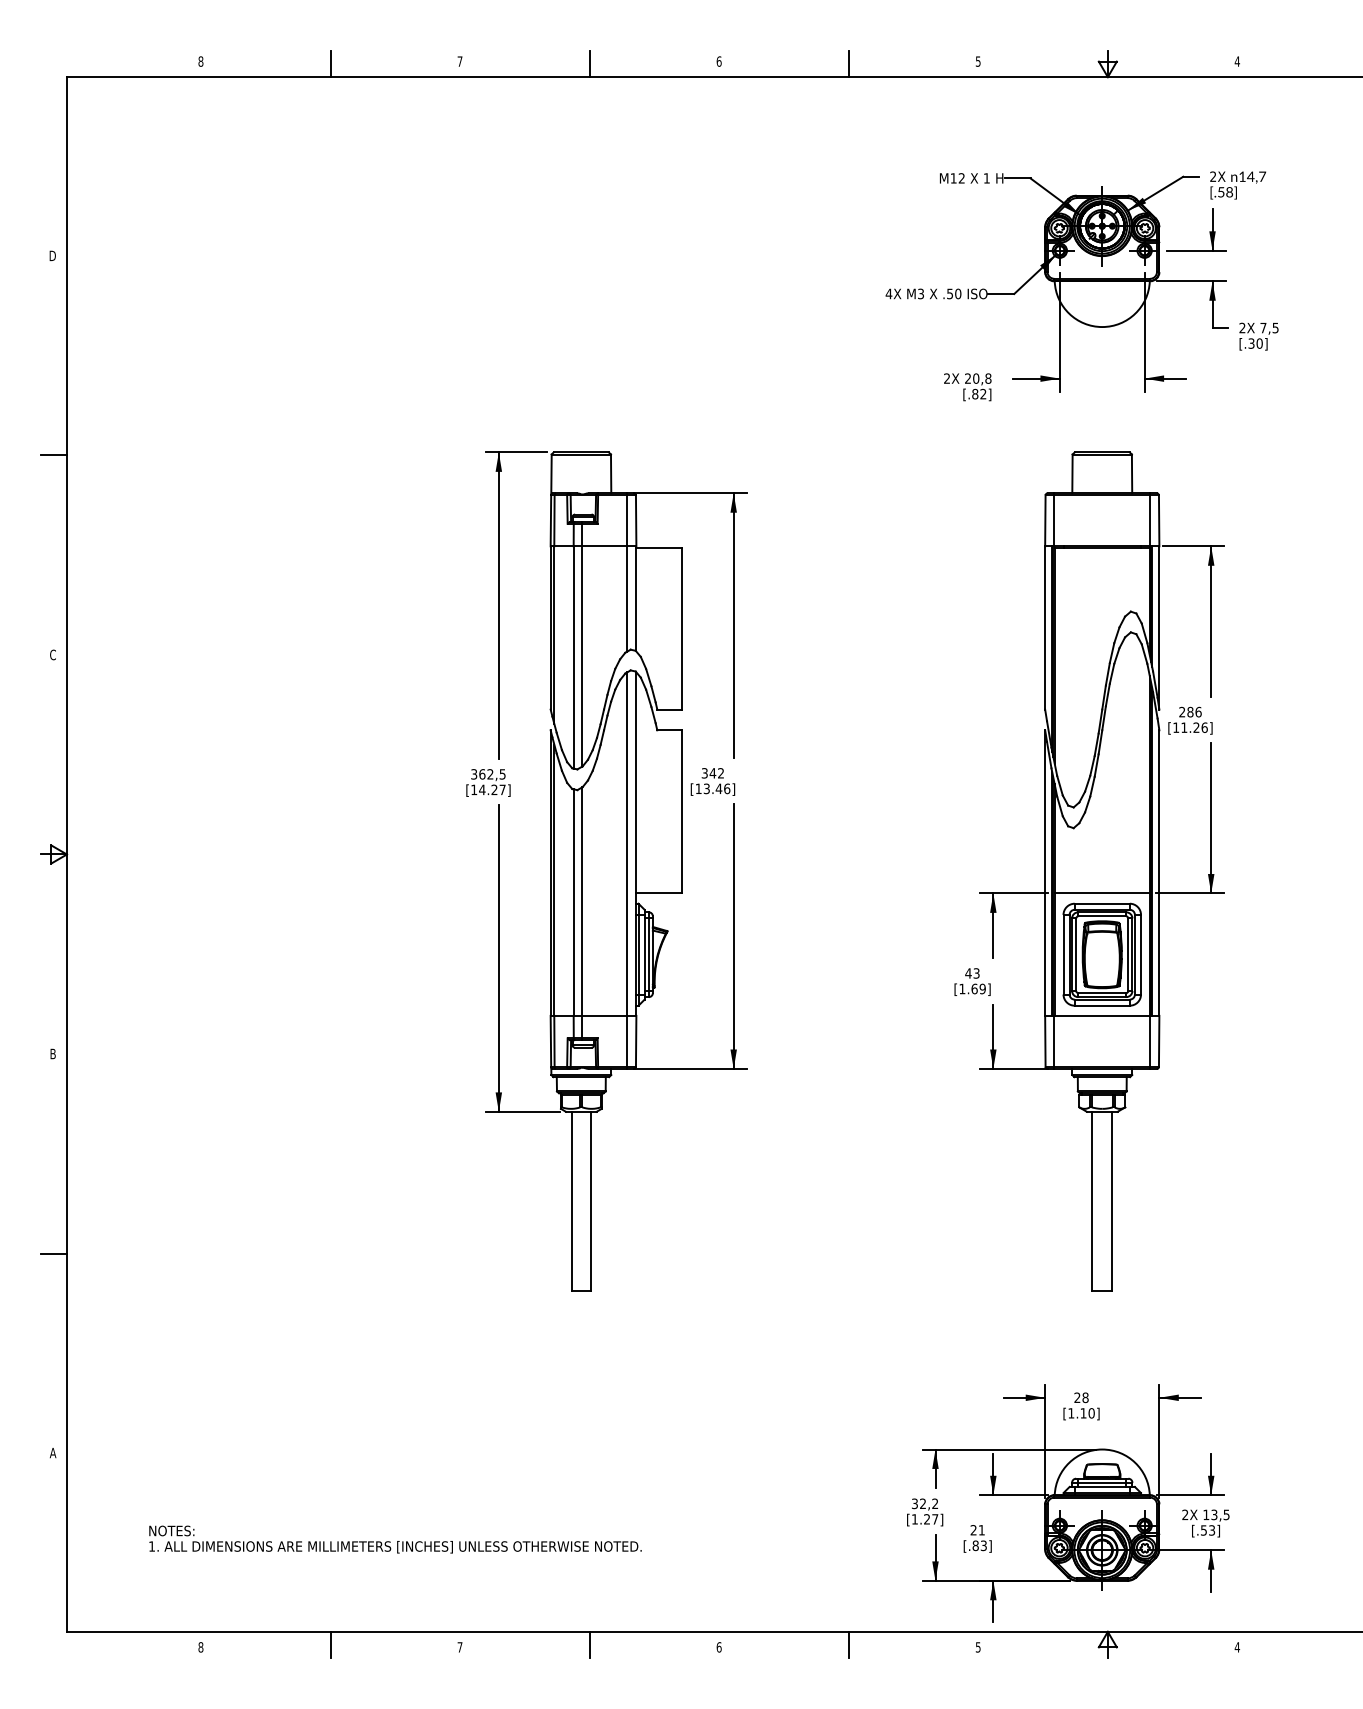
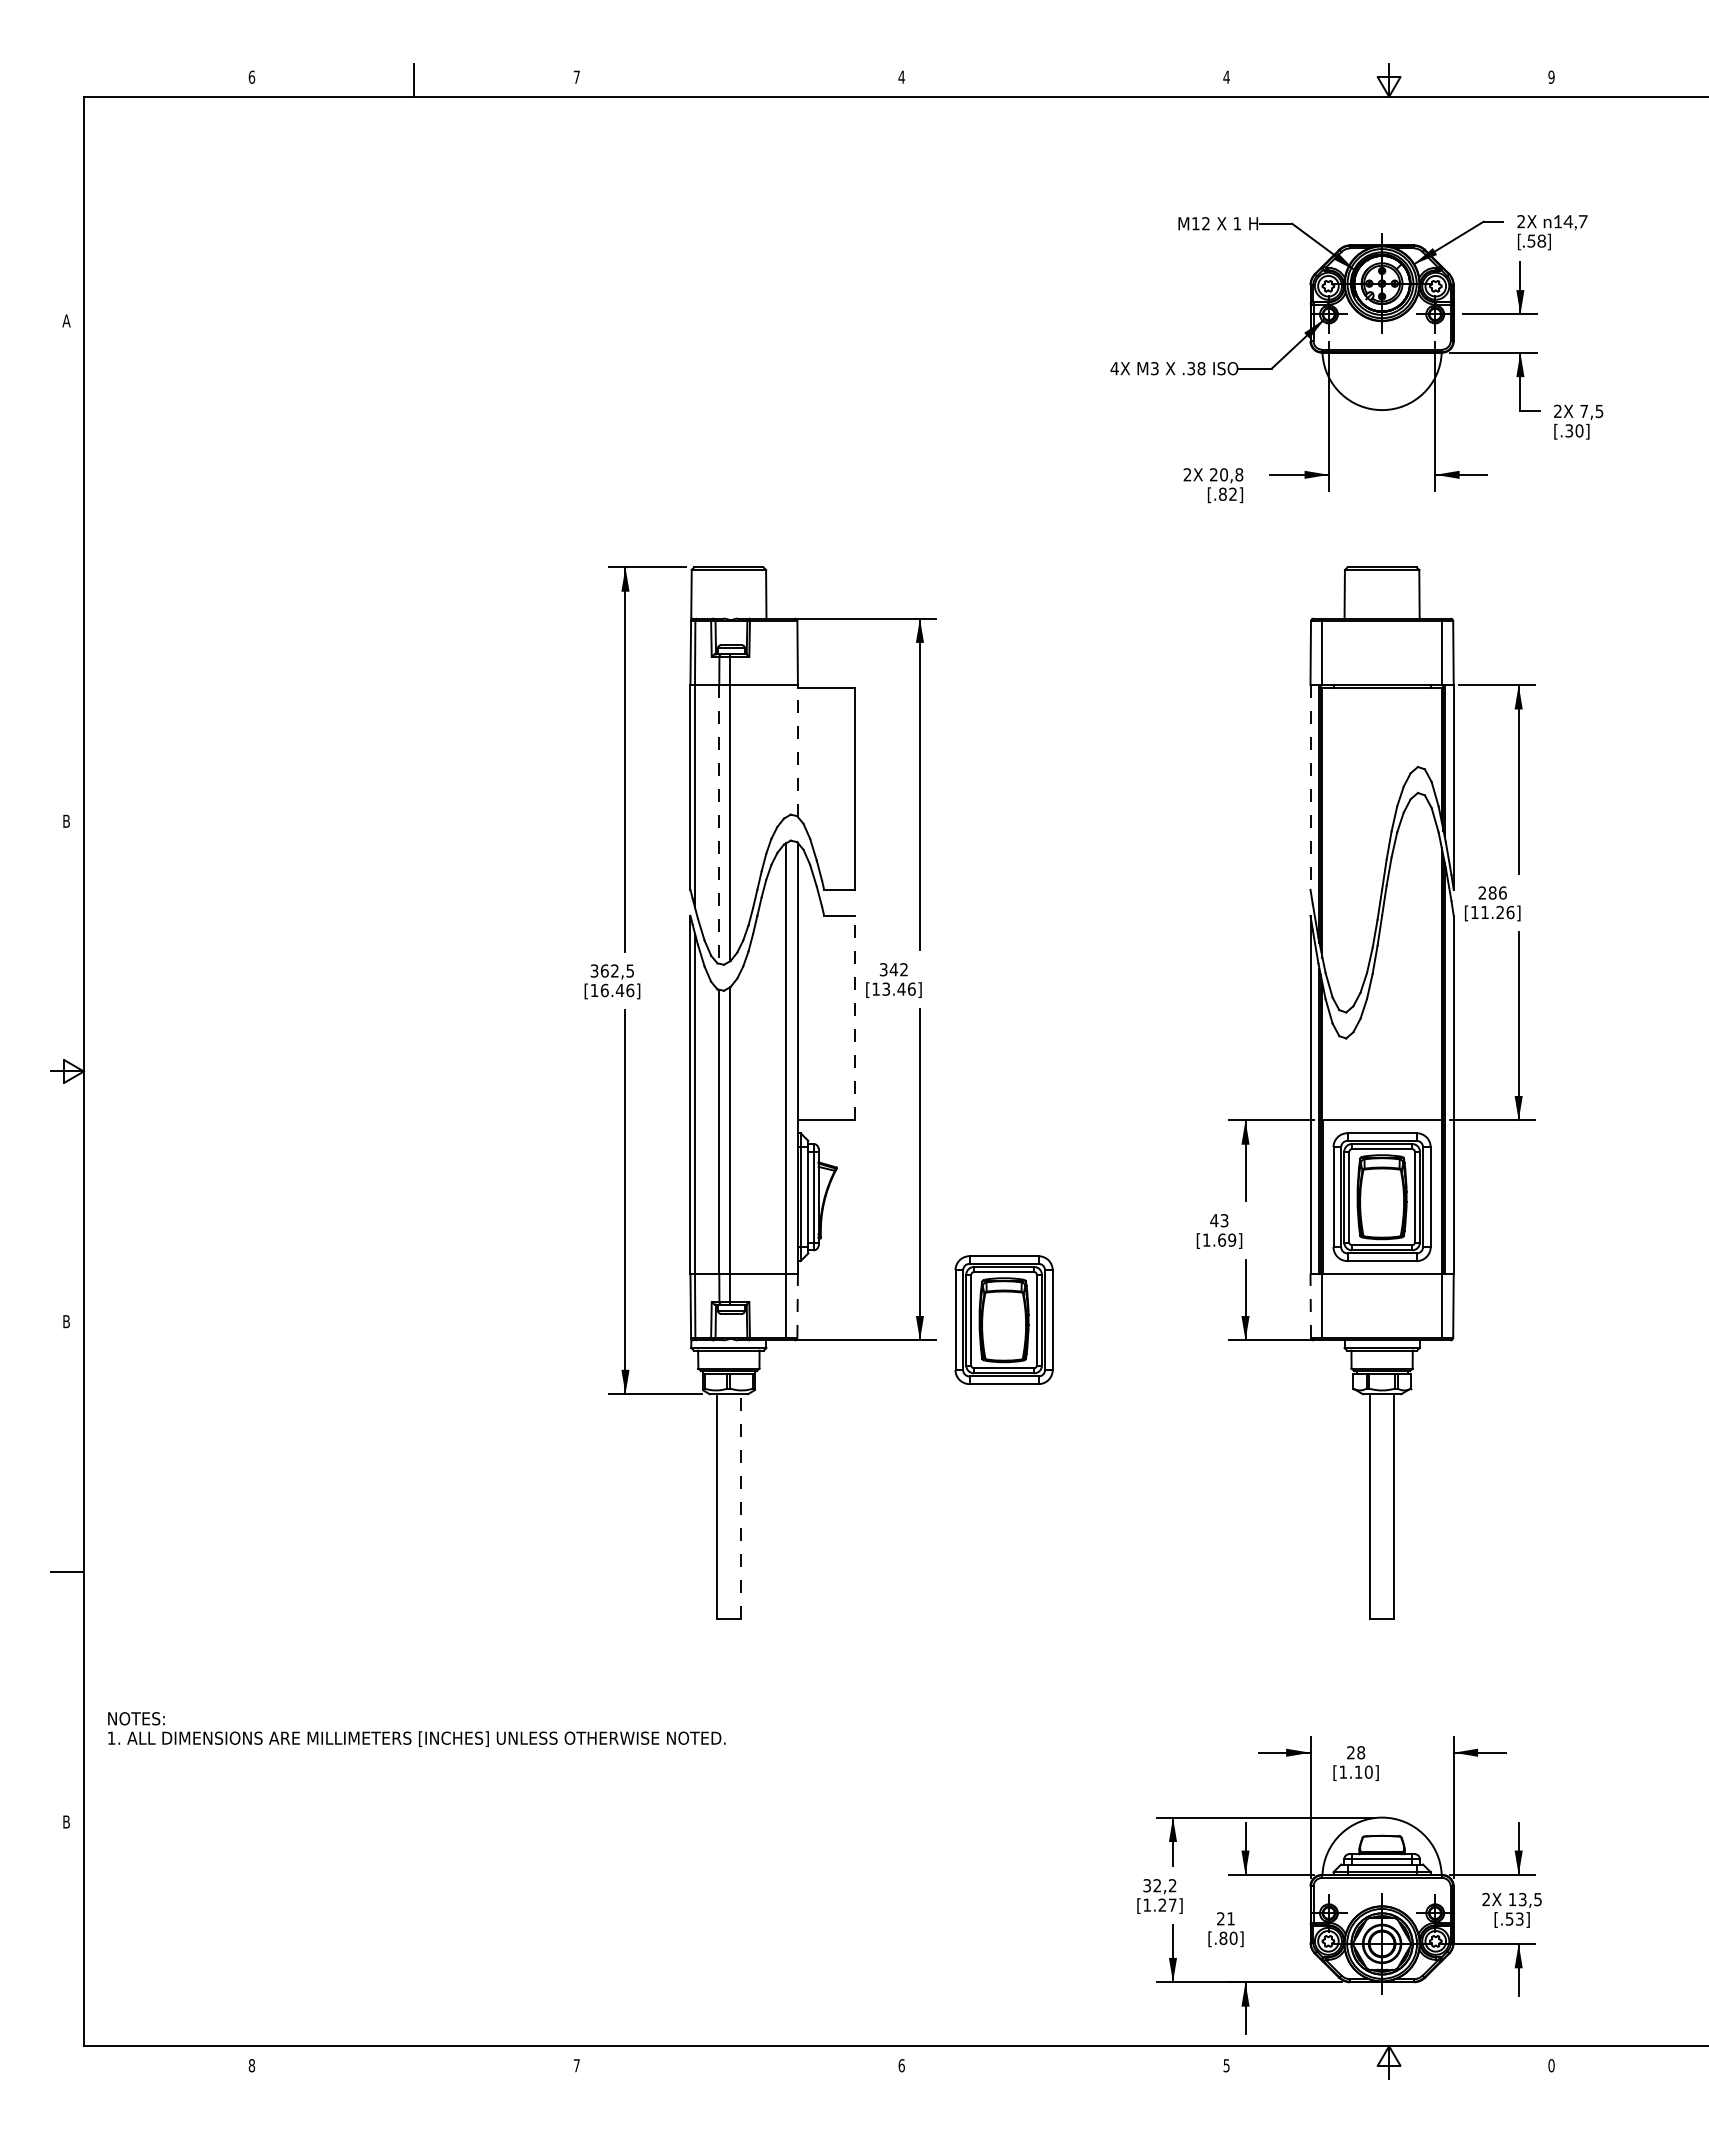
text: (200, 60) -> (251, 76), 8 -> 6
text: (718, 60) -> (901, 76), 6 -> 4
text: (978, 60) -> (1226, 76), 5 -> 4
text: (1237, 60) -> (1551, 76), 4 -> 9
line: (589, 64) -> (739, 80), removed
line: (848, 64) -> (1064, 80), removed
text: (53, 255) -> (66, 320), D -> A
text: (954, 293) -> (1196, 368), .50 -> .38
line: (53, 455) -> (67, 571), removed
line: (627, 572) -> (786, 717), removed
line: (636, 598) -> (797, 750), solid -> dashed
line: (1045, 628) -> (1310, 787), solid -> dashed
text: (53, 654) -> (66, 820), C -> B
line: (573, 657) -> (719, 824), solid -> dashed
text: (492, 789) -> (617, 990), [14.27] -> [16.46]
line: (682, 811) -> (855, 1017), solid -> dashed
line: (636, 1041) -> (797, 1305), solid -> dashed
line: (1045, 1041) -> (1310, 1305), solid -> dashed
part: (800, 1052) -> (1003, 1319), added
line: (591, 1201) -> (741, 1506), solid -> dashed
text: (53, 1452) -> (66, 1821), A -> B
text: (395, 1539) -> (416, 1729), moved
text: (983, 1545) -> (1233, 1937), [.83] -> [.80]
line: (330, 1644) -> (414, 2062), removed
line: (589, 1644) -> (739, 2062), removed
line: (848, 1644) -> (1064, 2062), removed
text: (1237, 1647) -> (1551, 2065), 4 -> 0

